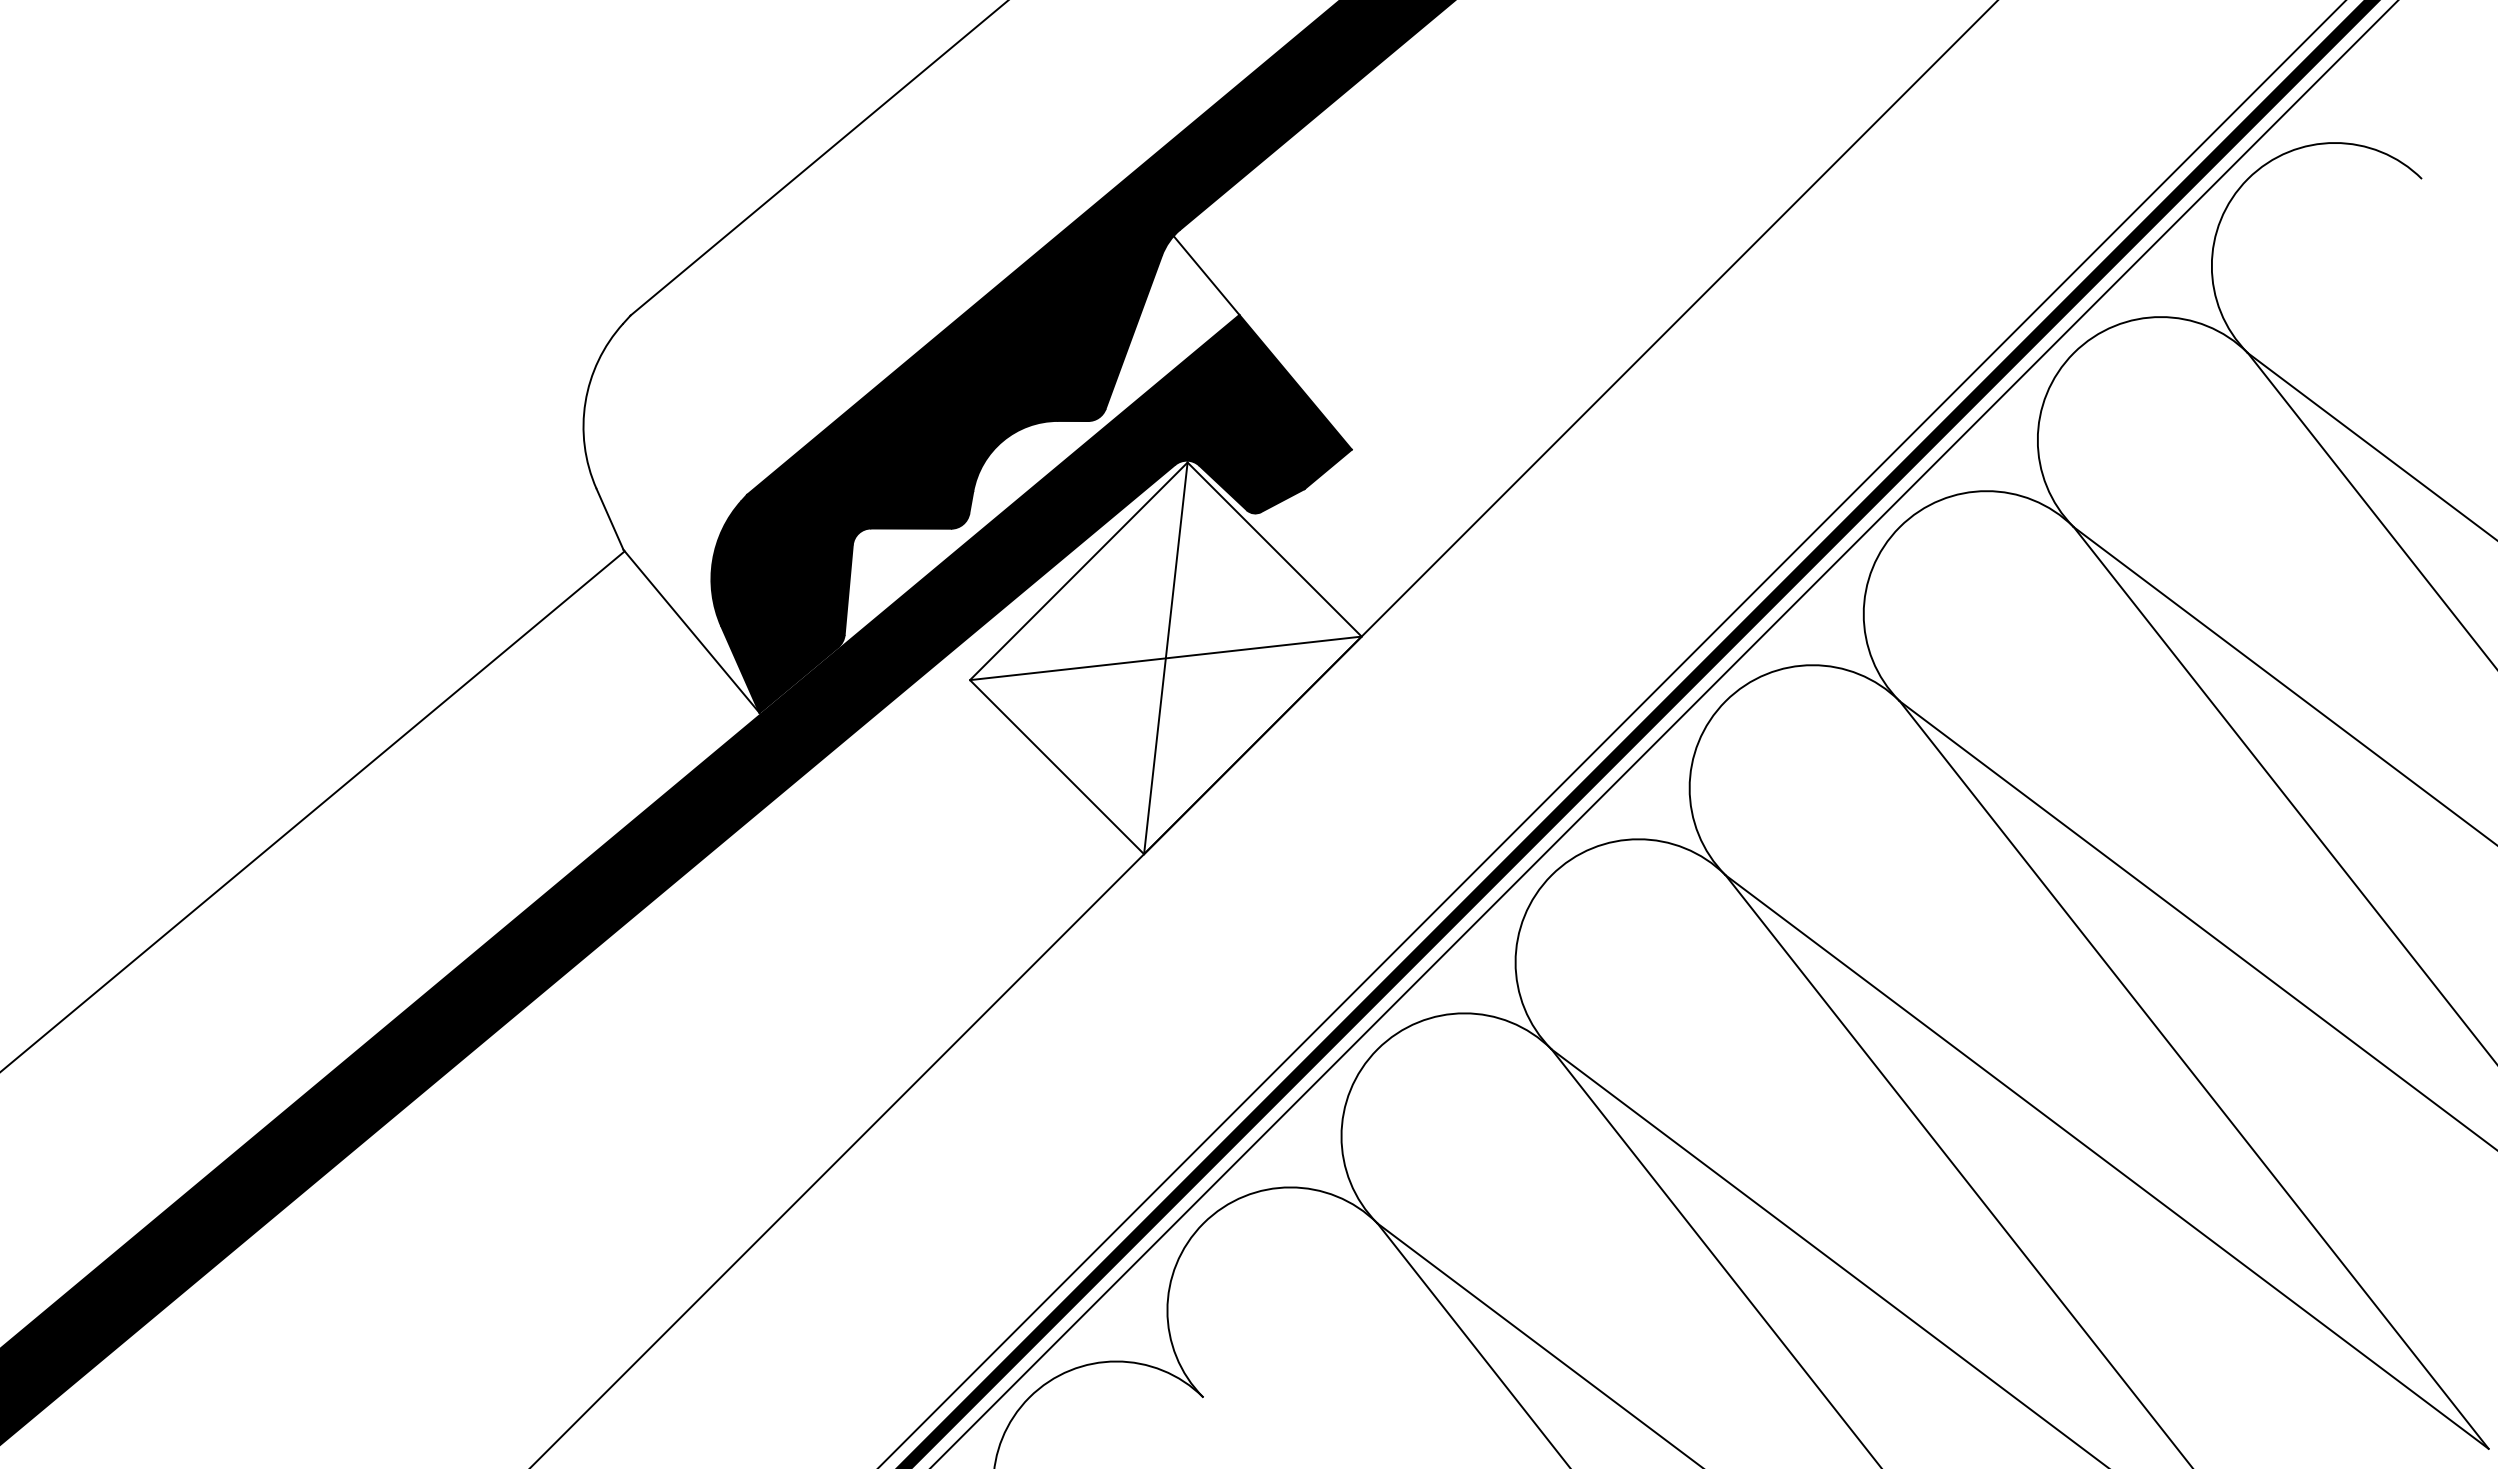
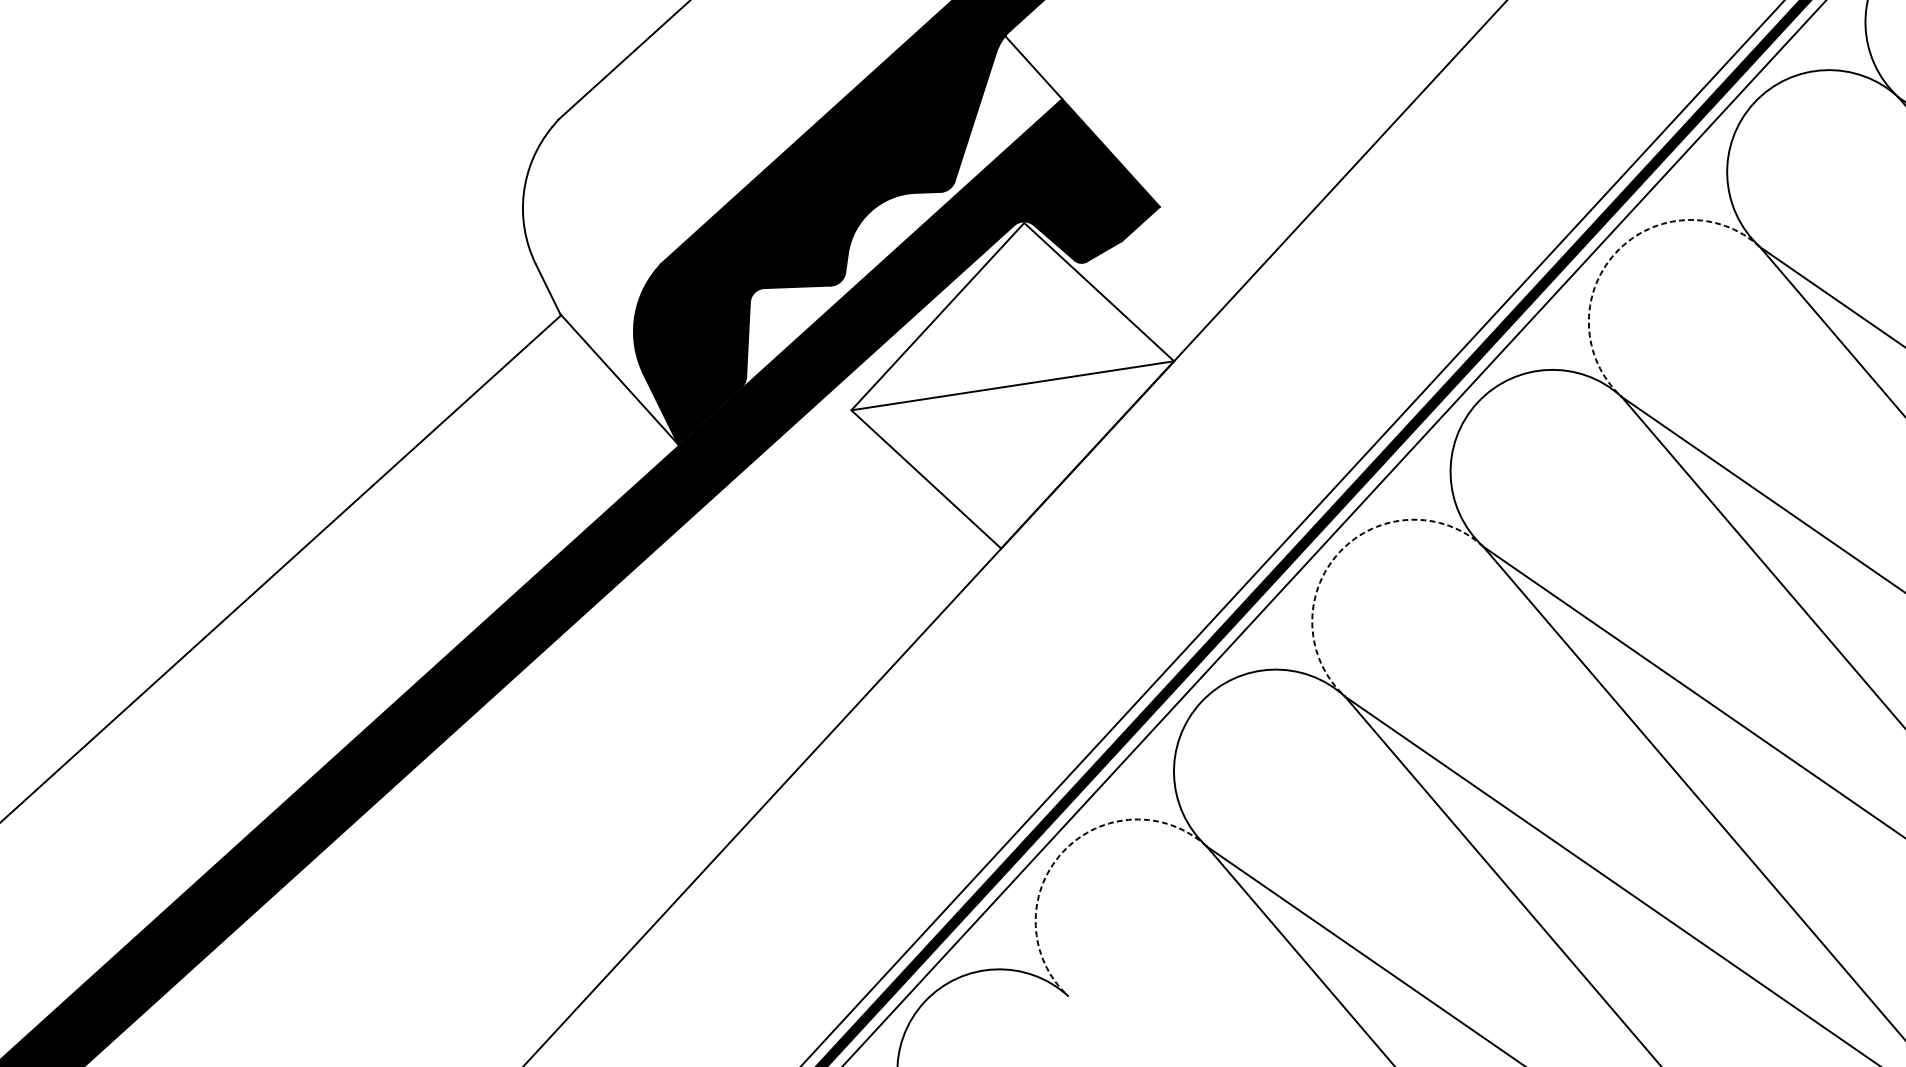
arc: (1899, 527) -> (1615, 253), solid -> dashed
line: (1165, 658) -> (1012, 385), removed
arc: (1551, 875) -> (1339, 552), solid -> dashed
arc: (1203, 1223) -> (1062, 852), solid -> dashed

